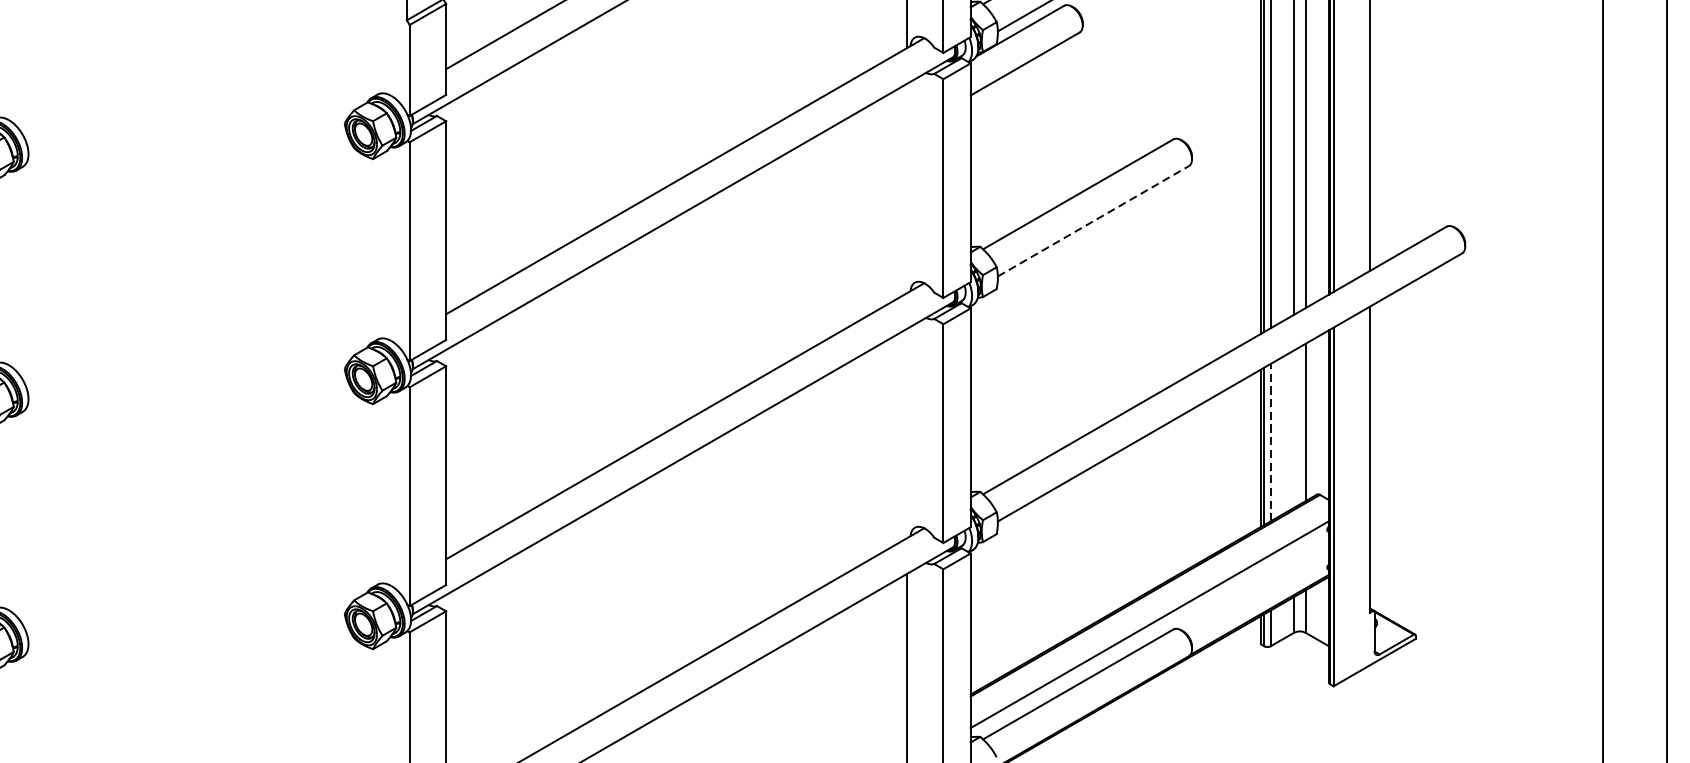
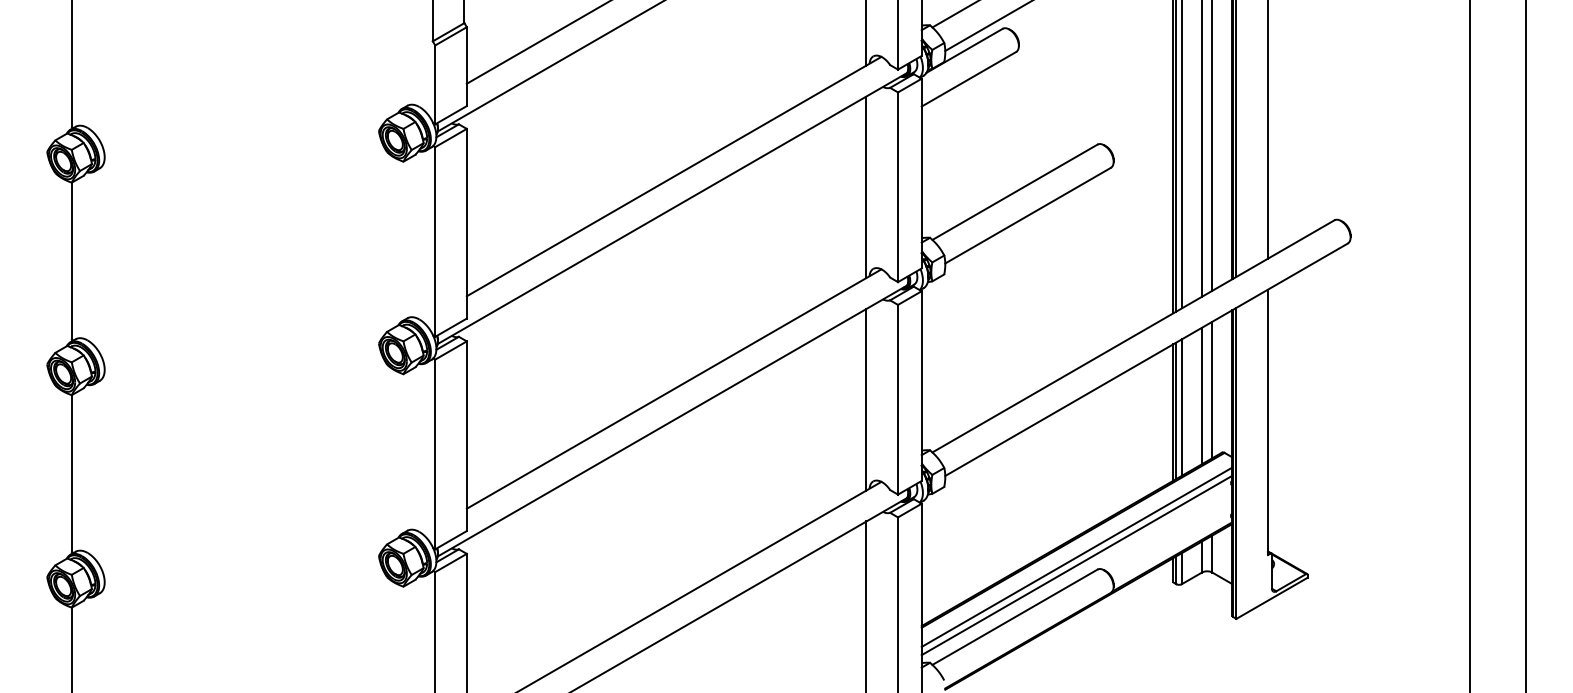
line: (907, 188) -> (866, 187), added
line: (1093, 221) -> (1028, 215), dashed -> solid
line: (1294, 428) -> (1202, 395), added
line: (907, 433) -> (866, 399), added
line: (1270, 442) -> (1181, 407), dashed -> solid
line: (1149, 614) -> (1076, 556), added

